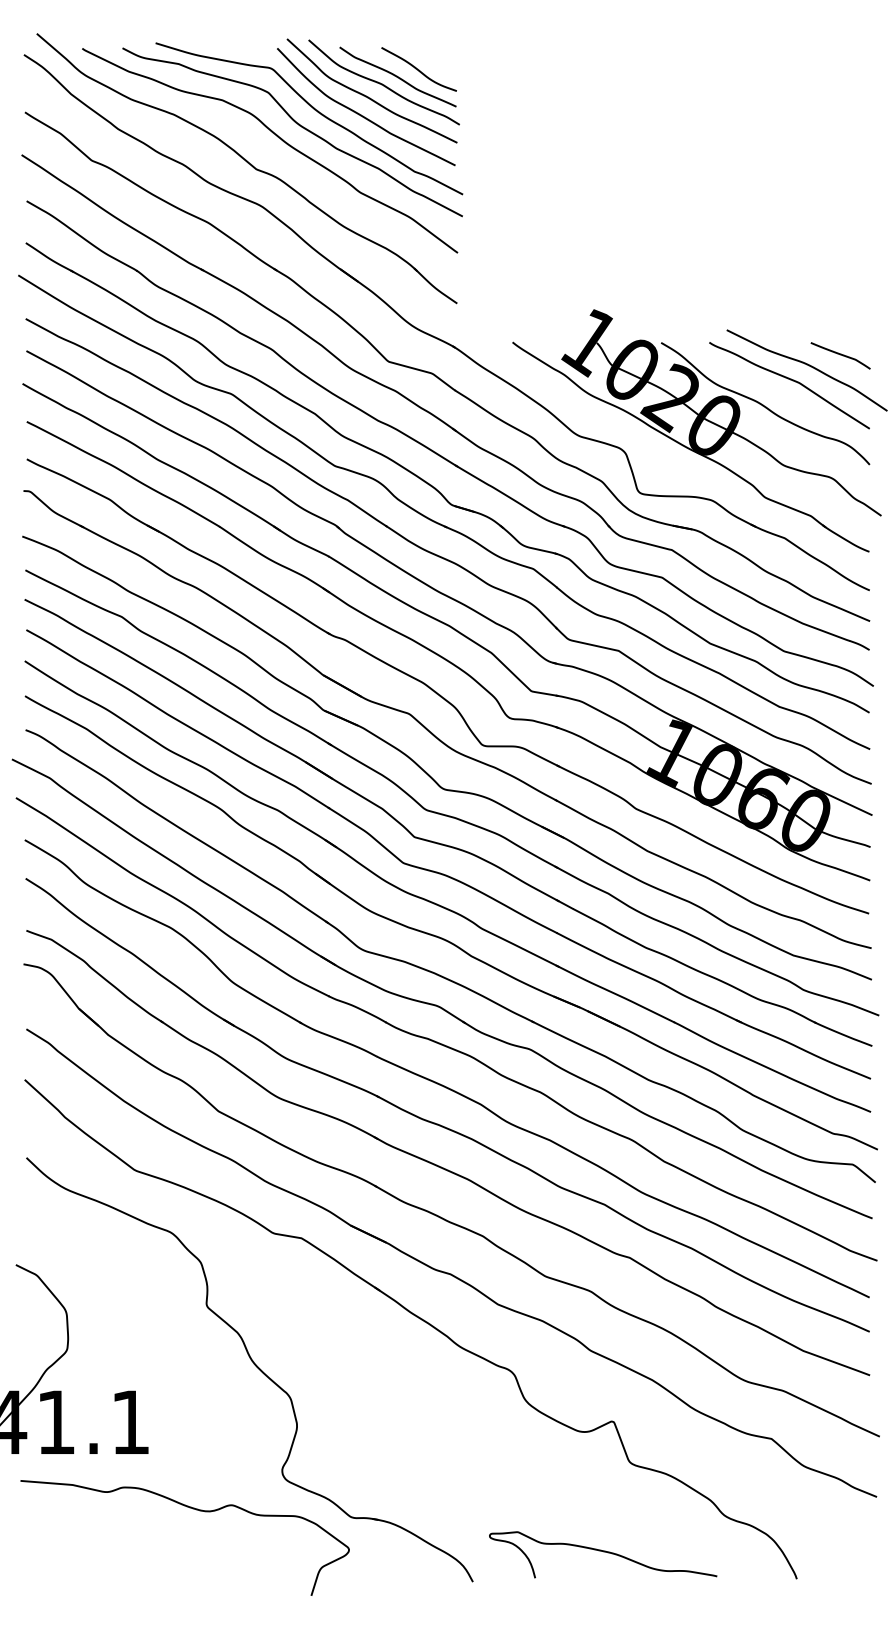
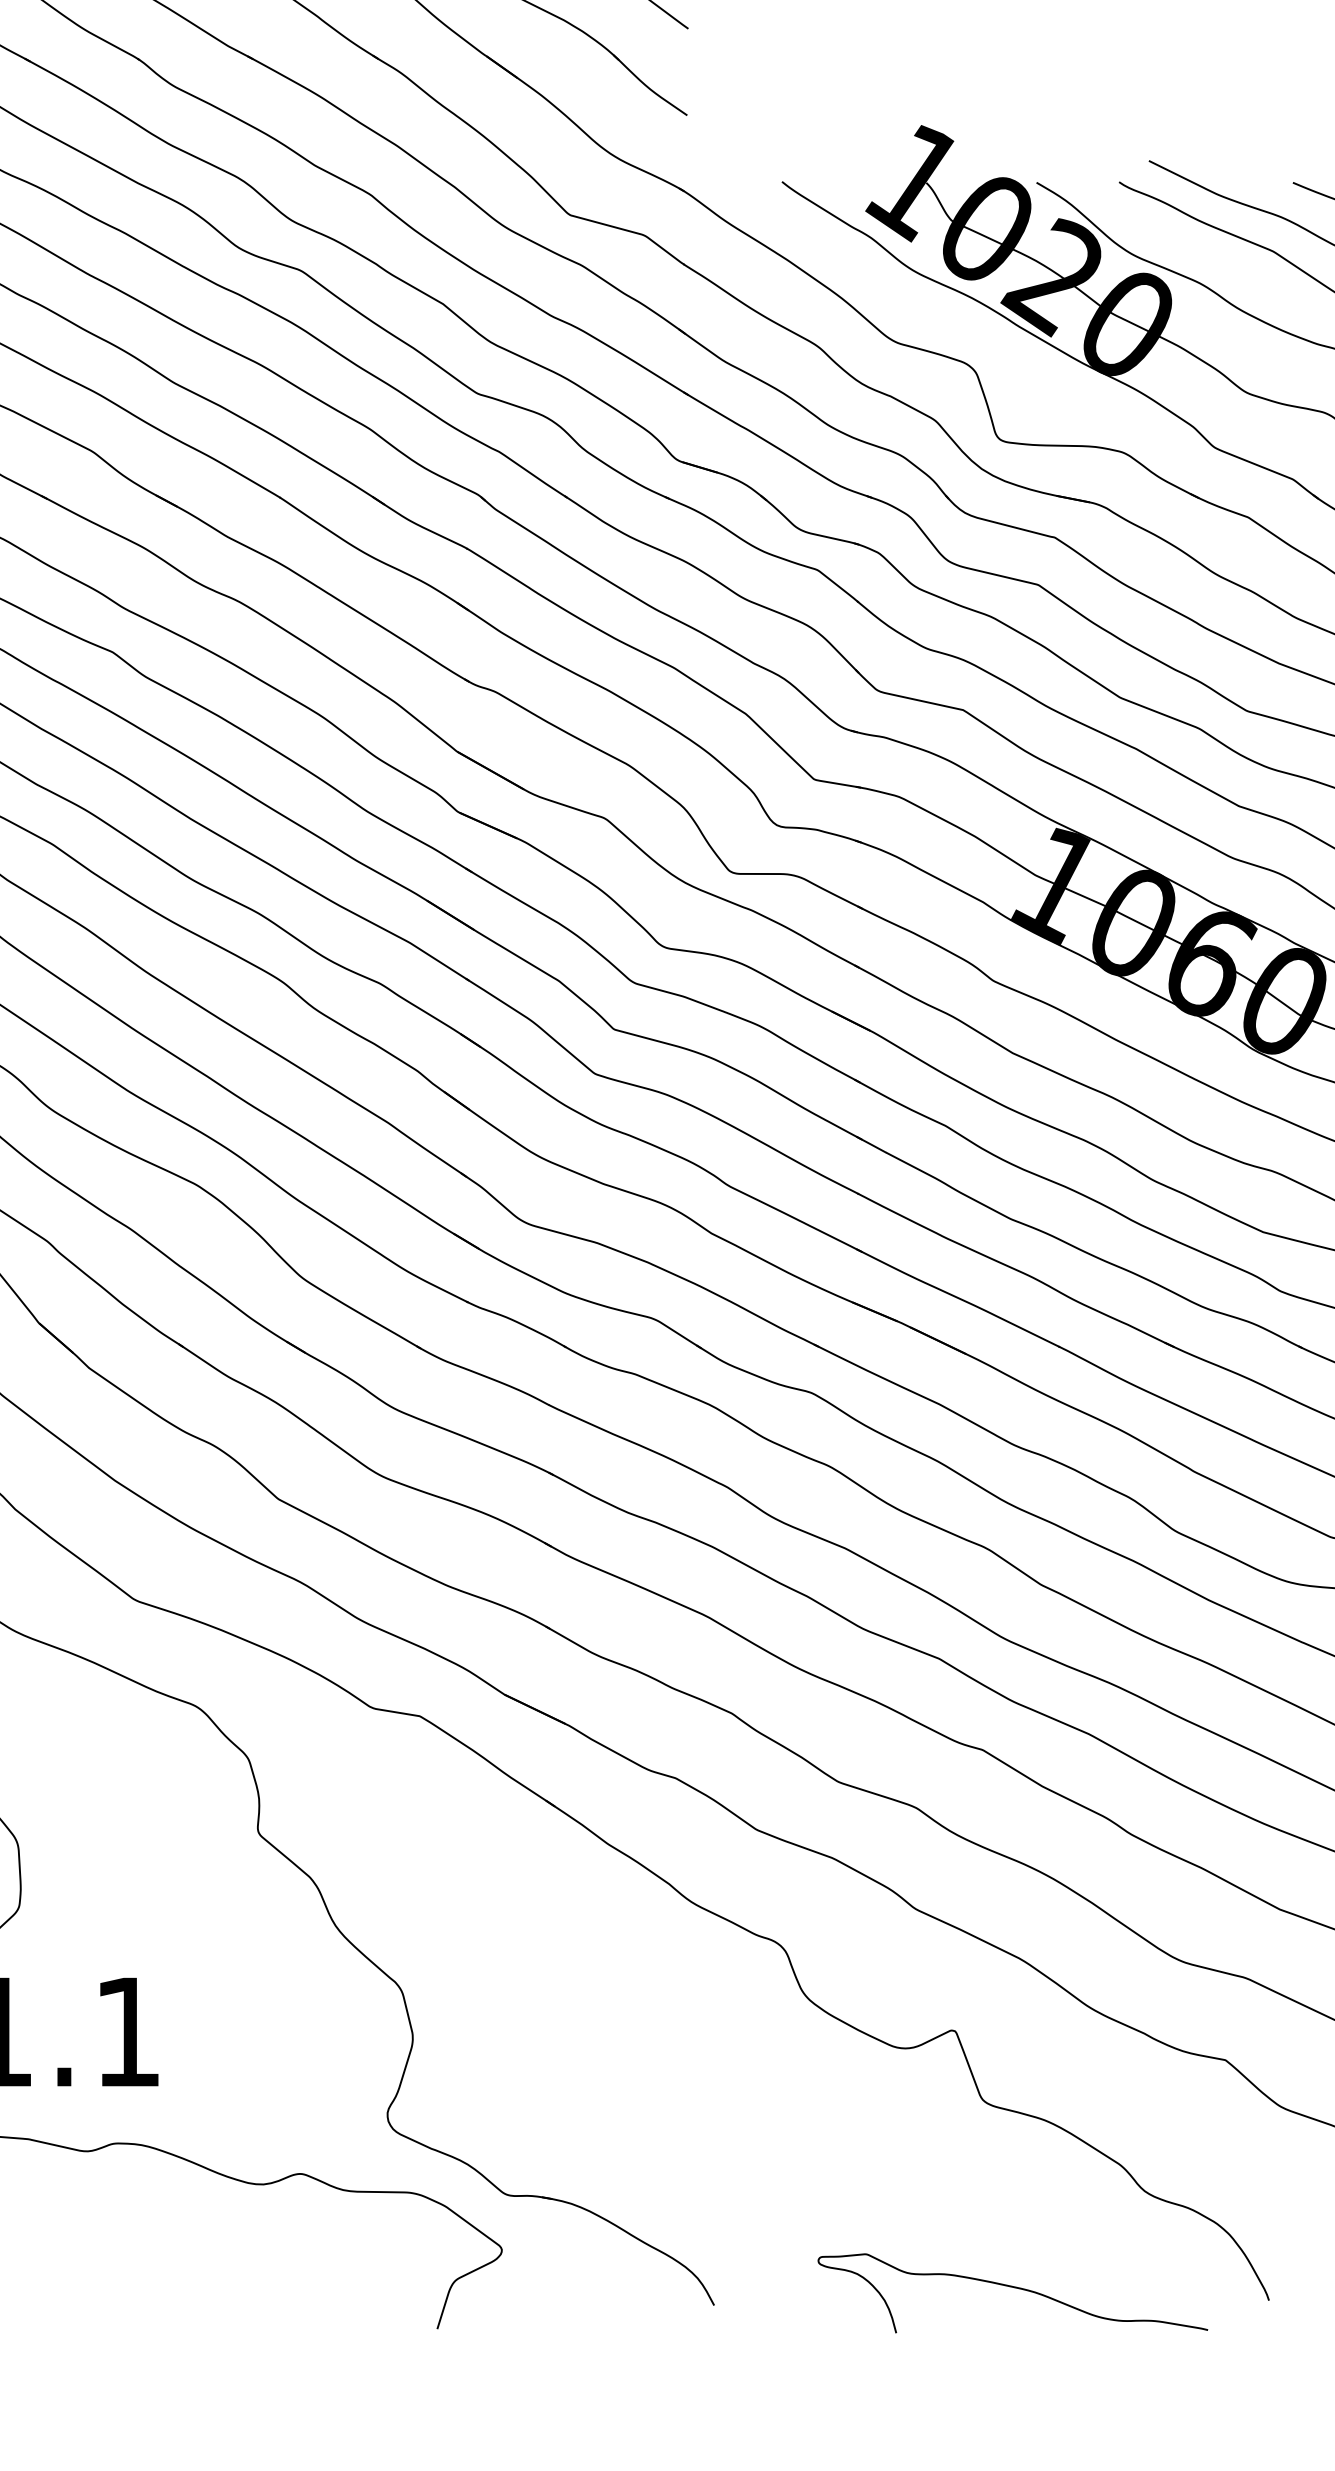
curve: (603, 1552) -> (1013, 2289), moved

